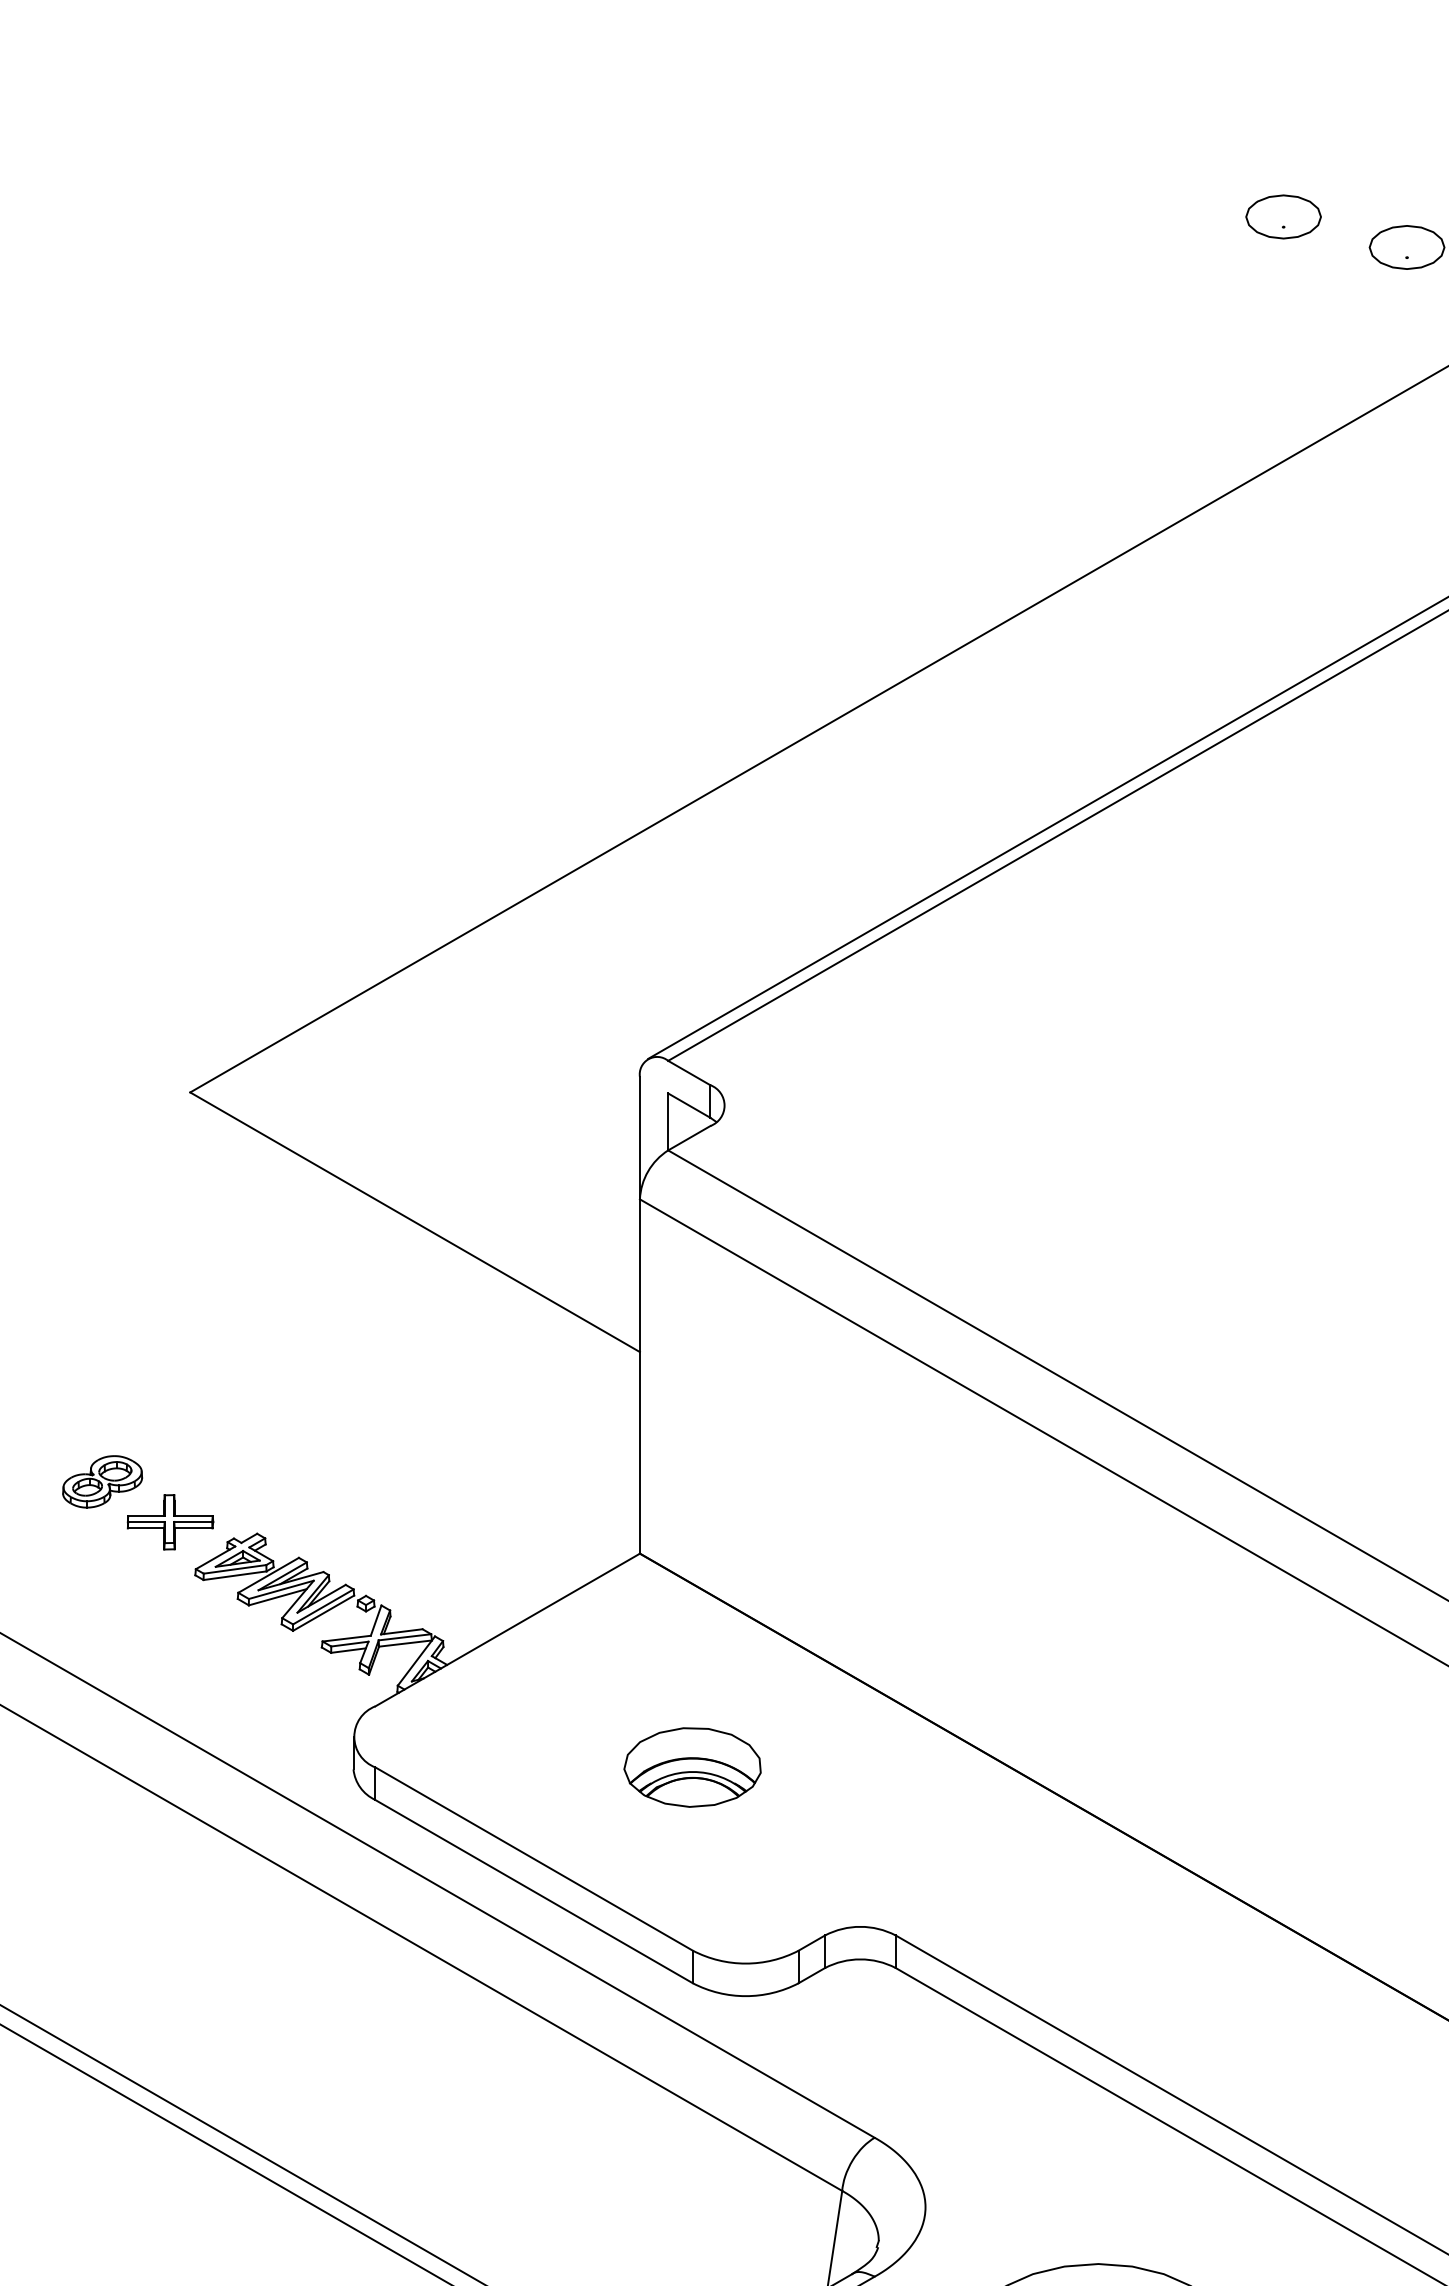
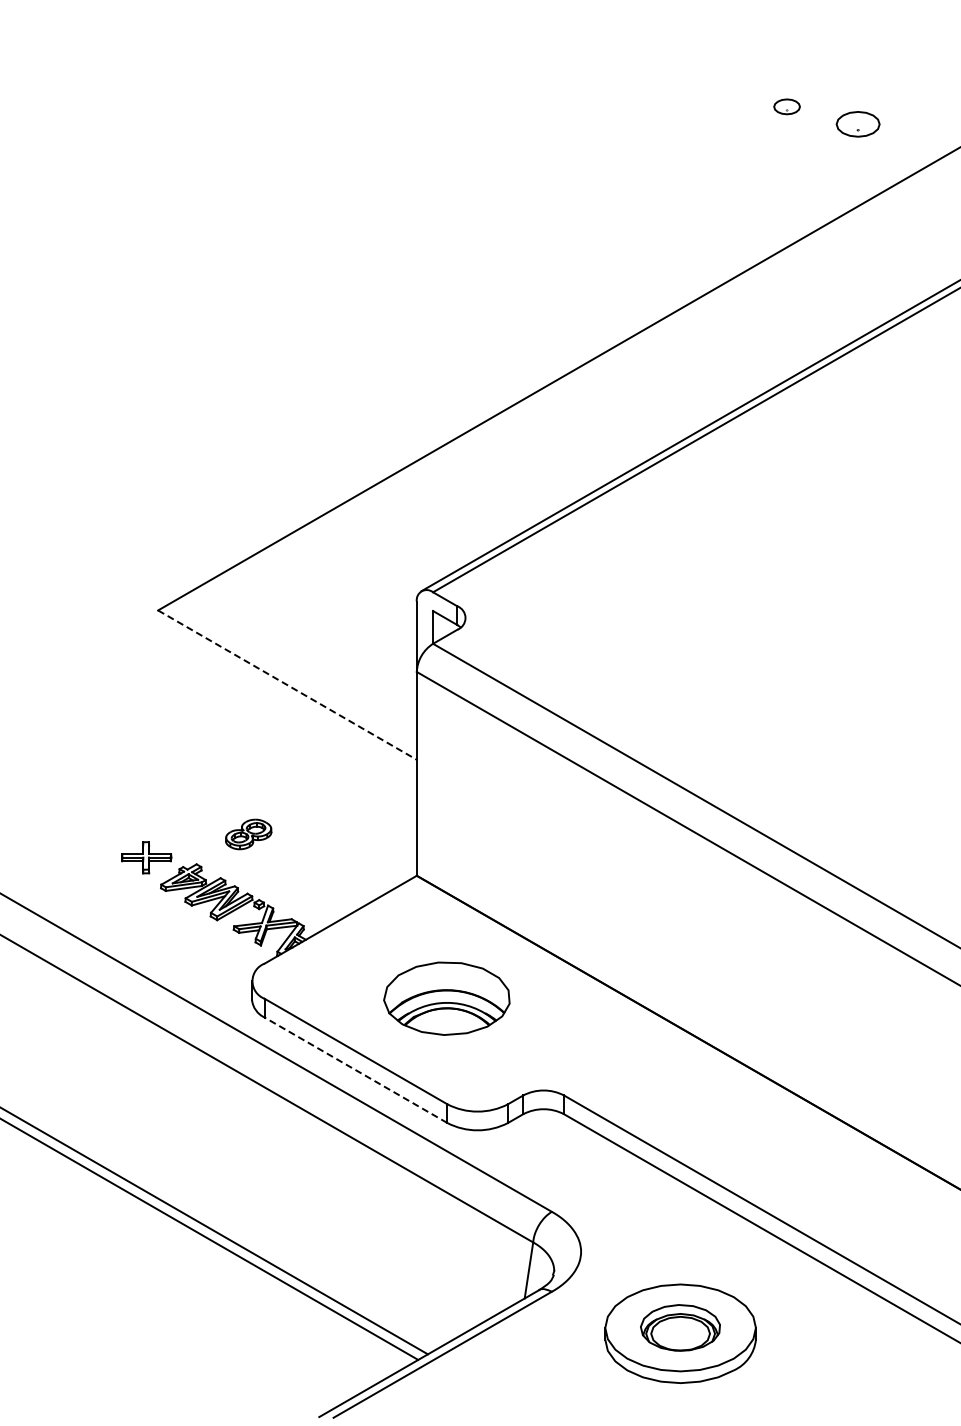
part: (1282, 216) -> (786, 106), size x0.6
line: (415, 1222) -> (287, 685), solid -> dashed
part: (102, 1481) -> (248, 834), moved
part: (693, 1766) -> (447, 998), size x1.6
line: (533, 1890) -> (355, 1069), solid -> dashed

